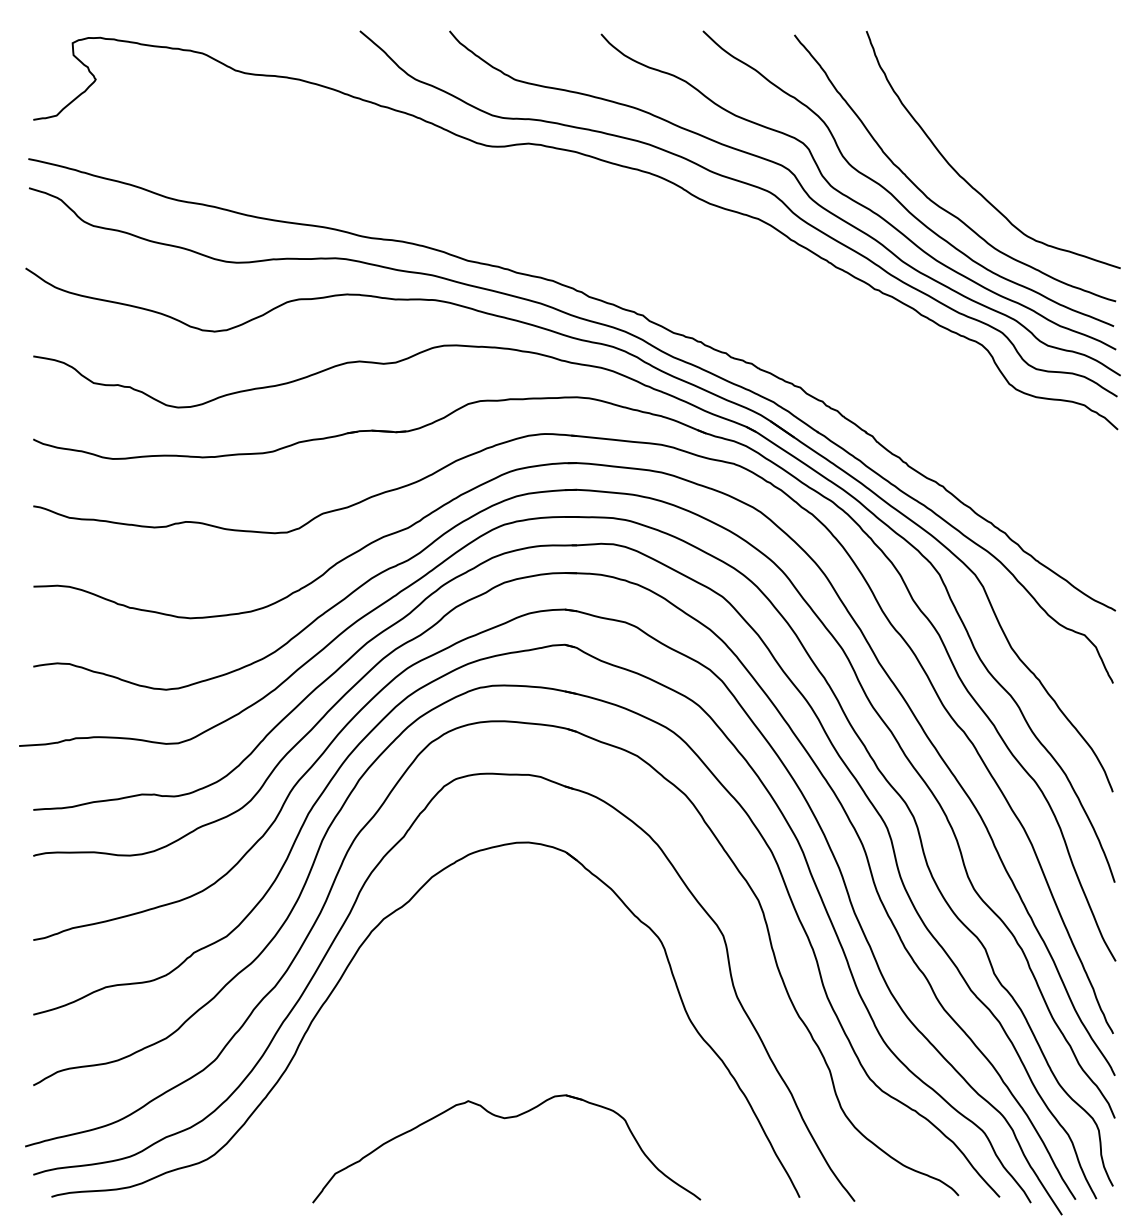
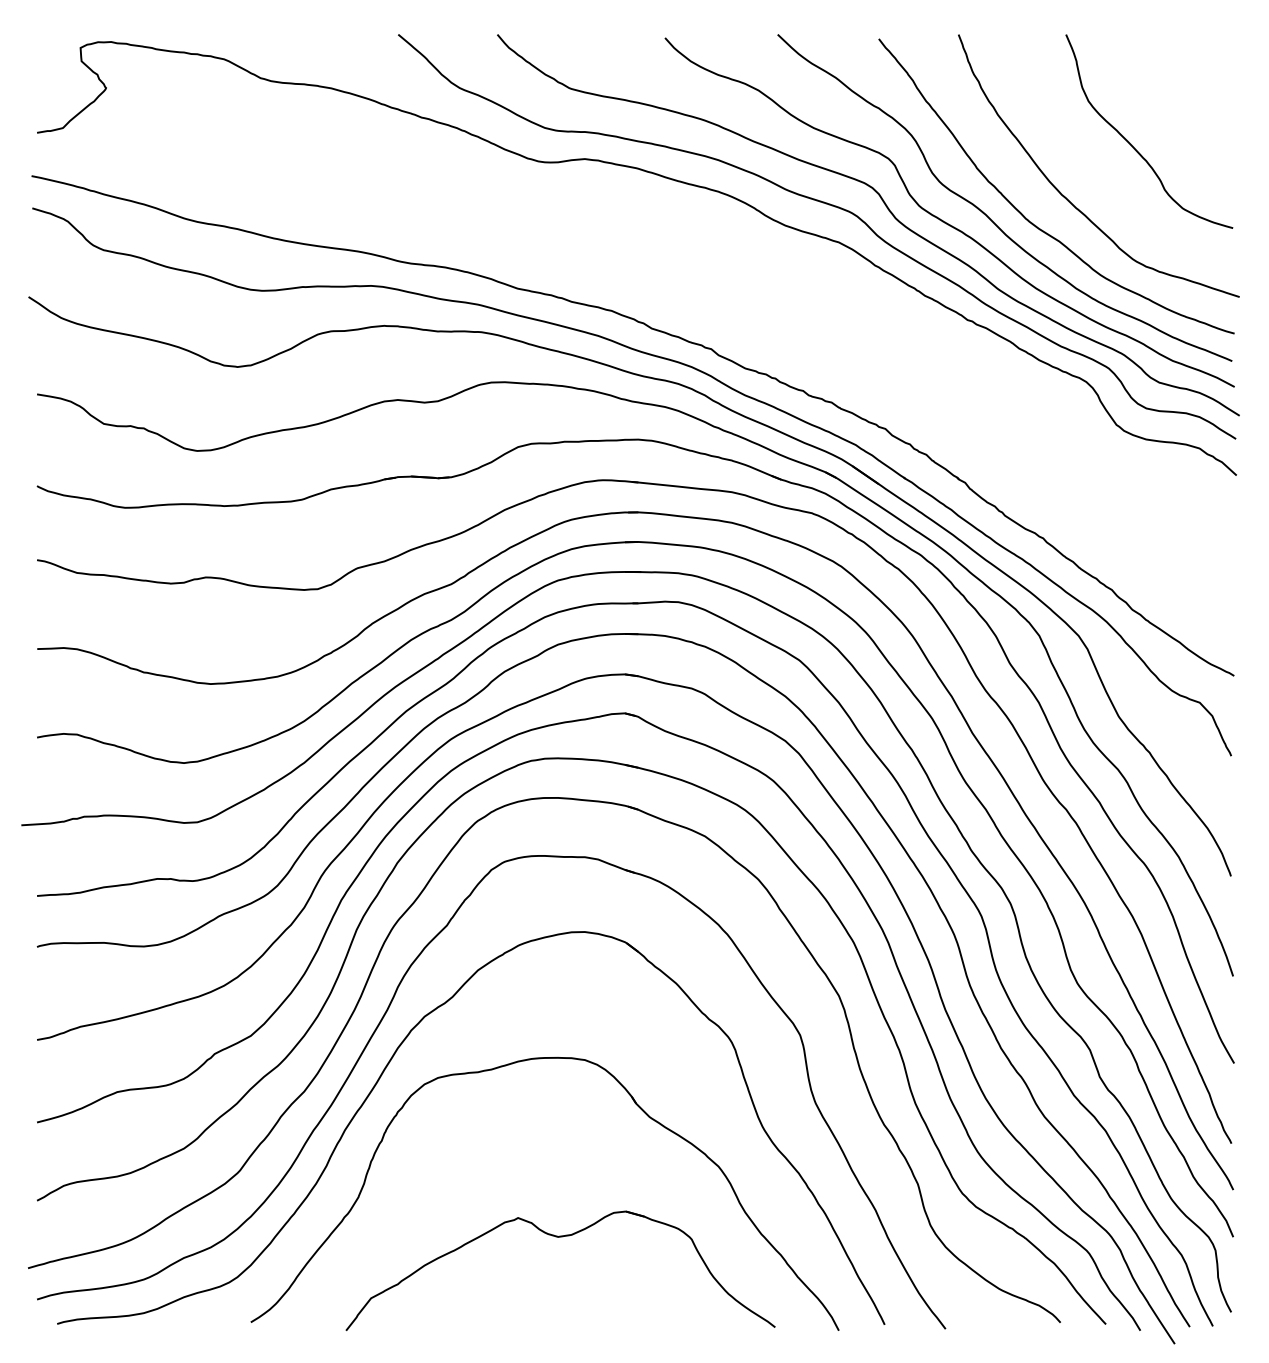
curve: (1024, 132) -> (1133, 146), added
part: (573, 997) -> (634, 1103), added

